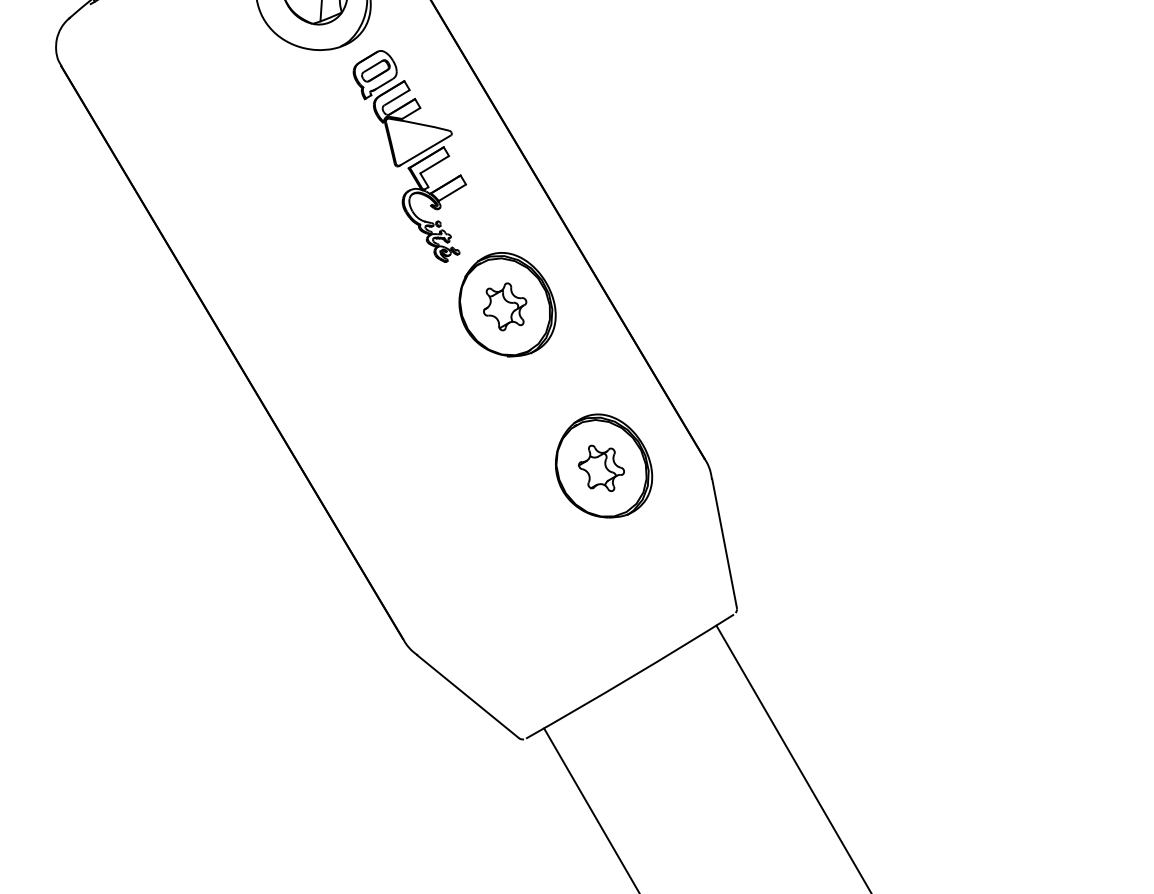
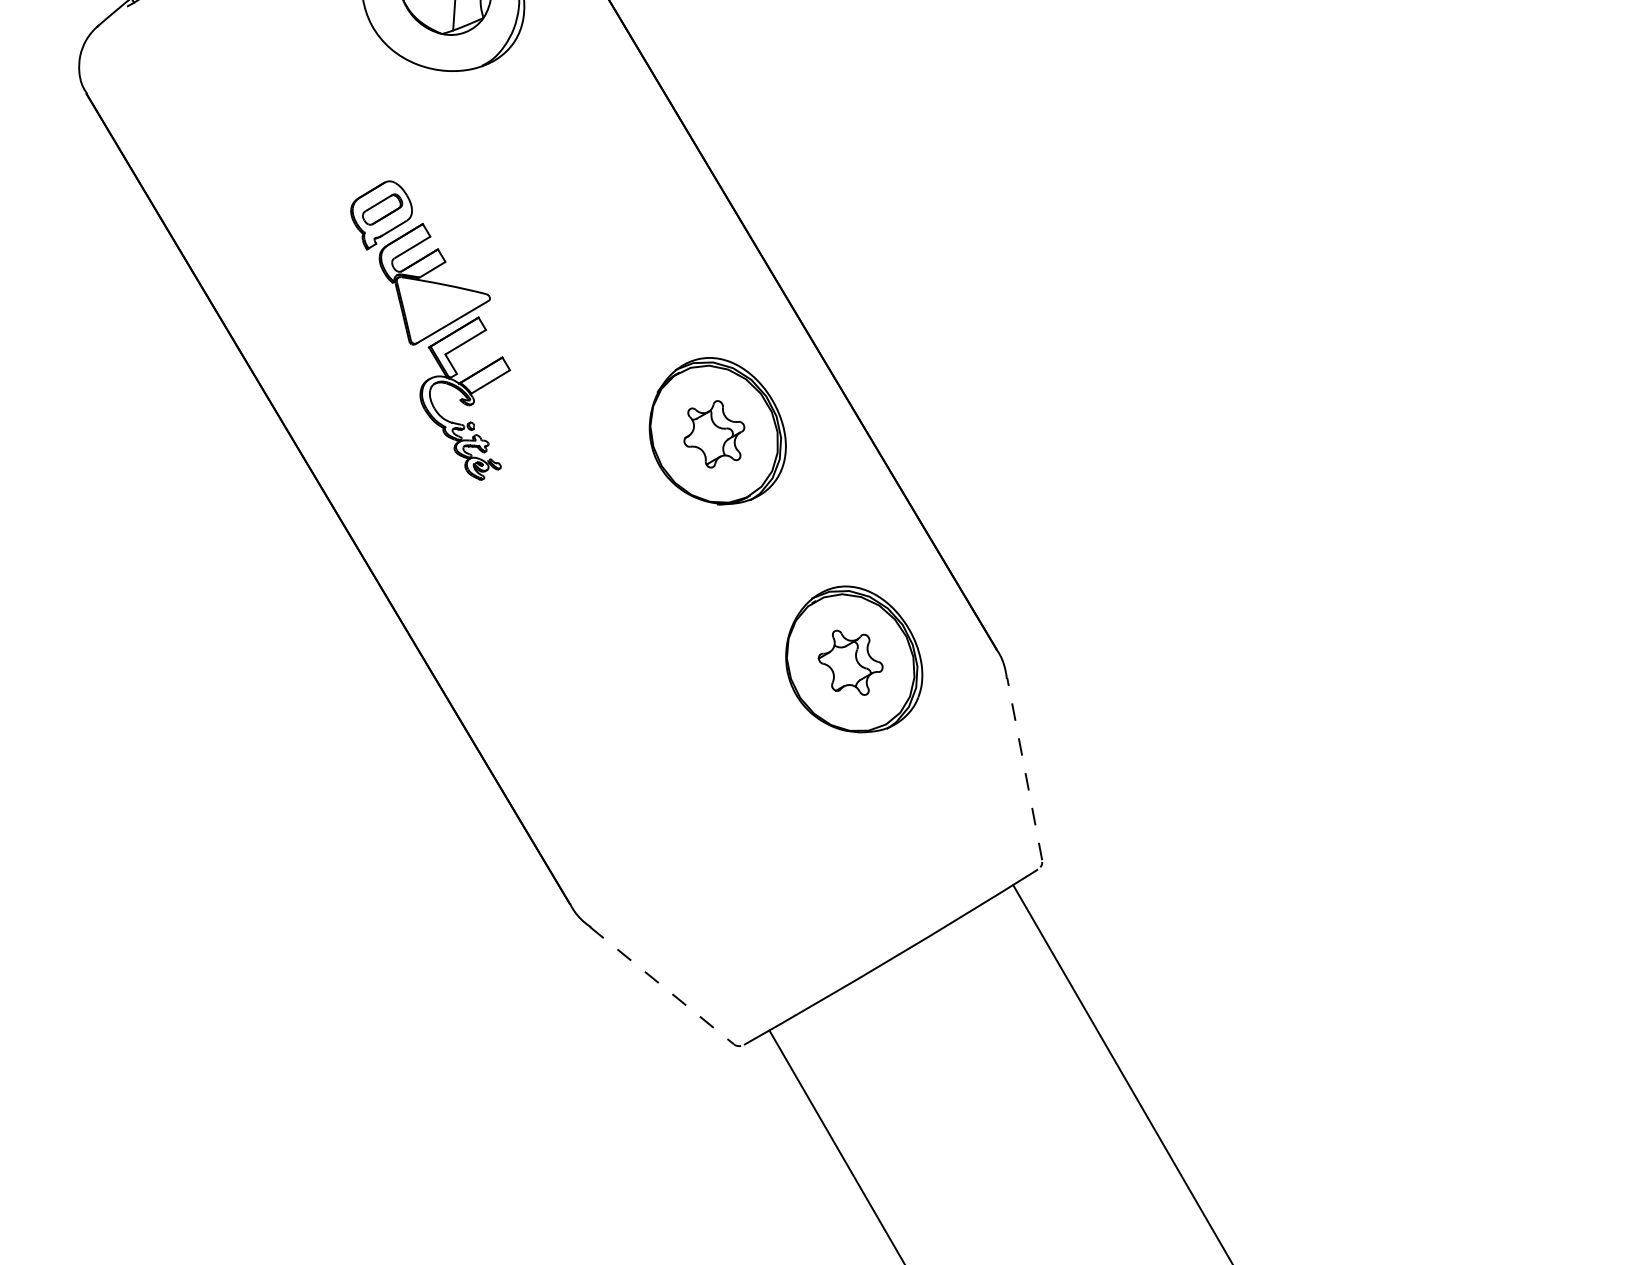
part: (409, 156) -> (430, 330), moved
line: (724, 543) -> (1024, 769), solid -> dashed
line: (467, 696) -> (661, 985), solid -> dashed

